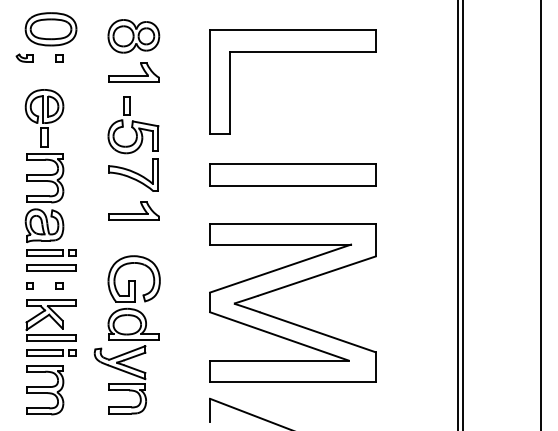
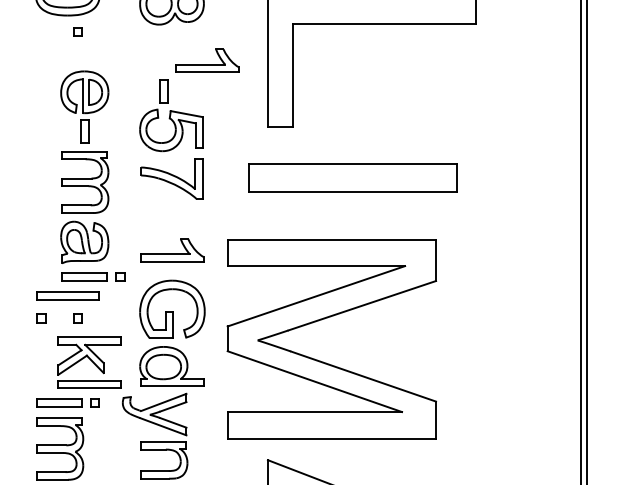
part: (24, 57) -> (34, 30), removed
part: (133, 72) -> (206, 60), moved
part: (50, 172) -> (92, 175), moved
part: (292, 174) -> (352, 177), moved
part: (133, 210) -> (171, 249), moved
part: (286, 287) -> (323, 320), moved
part: (50, 320) -> (88, 362), moved

